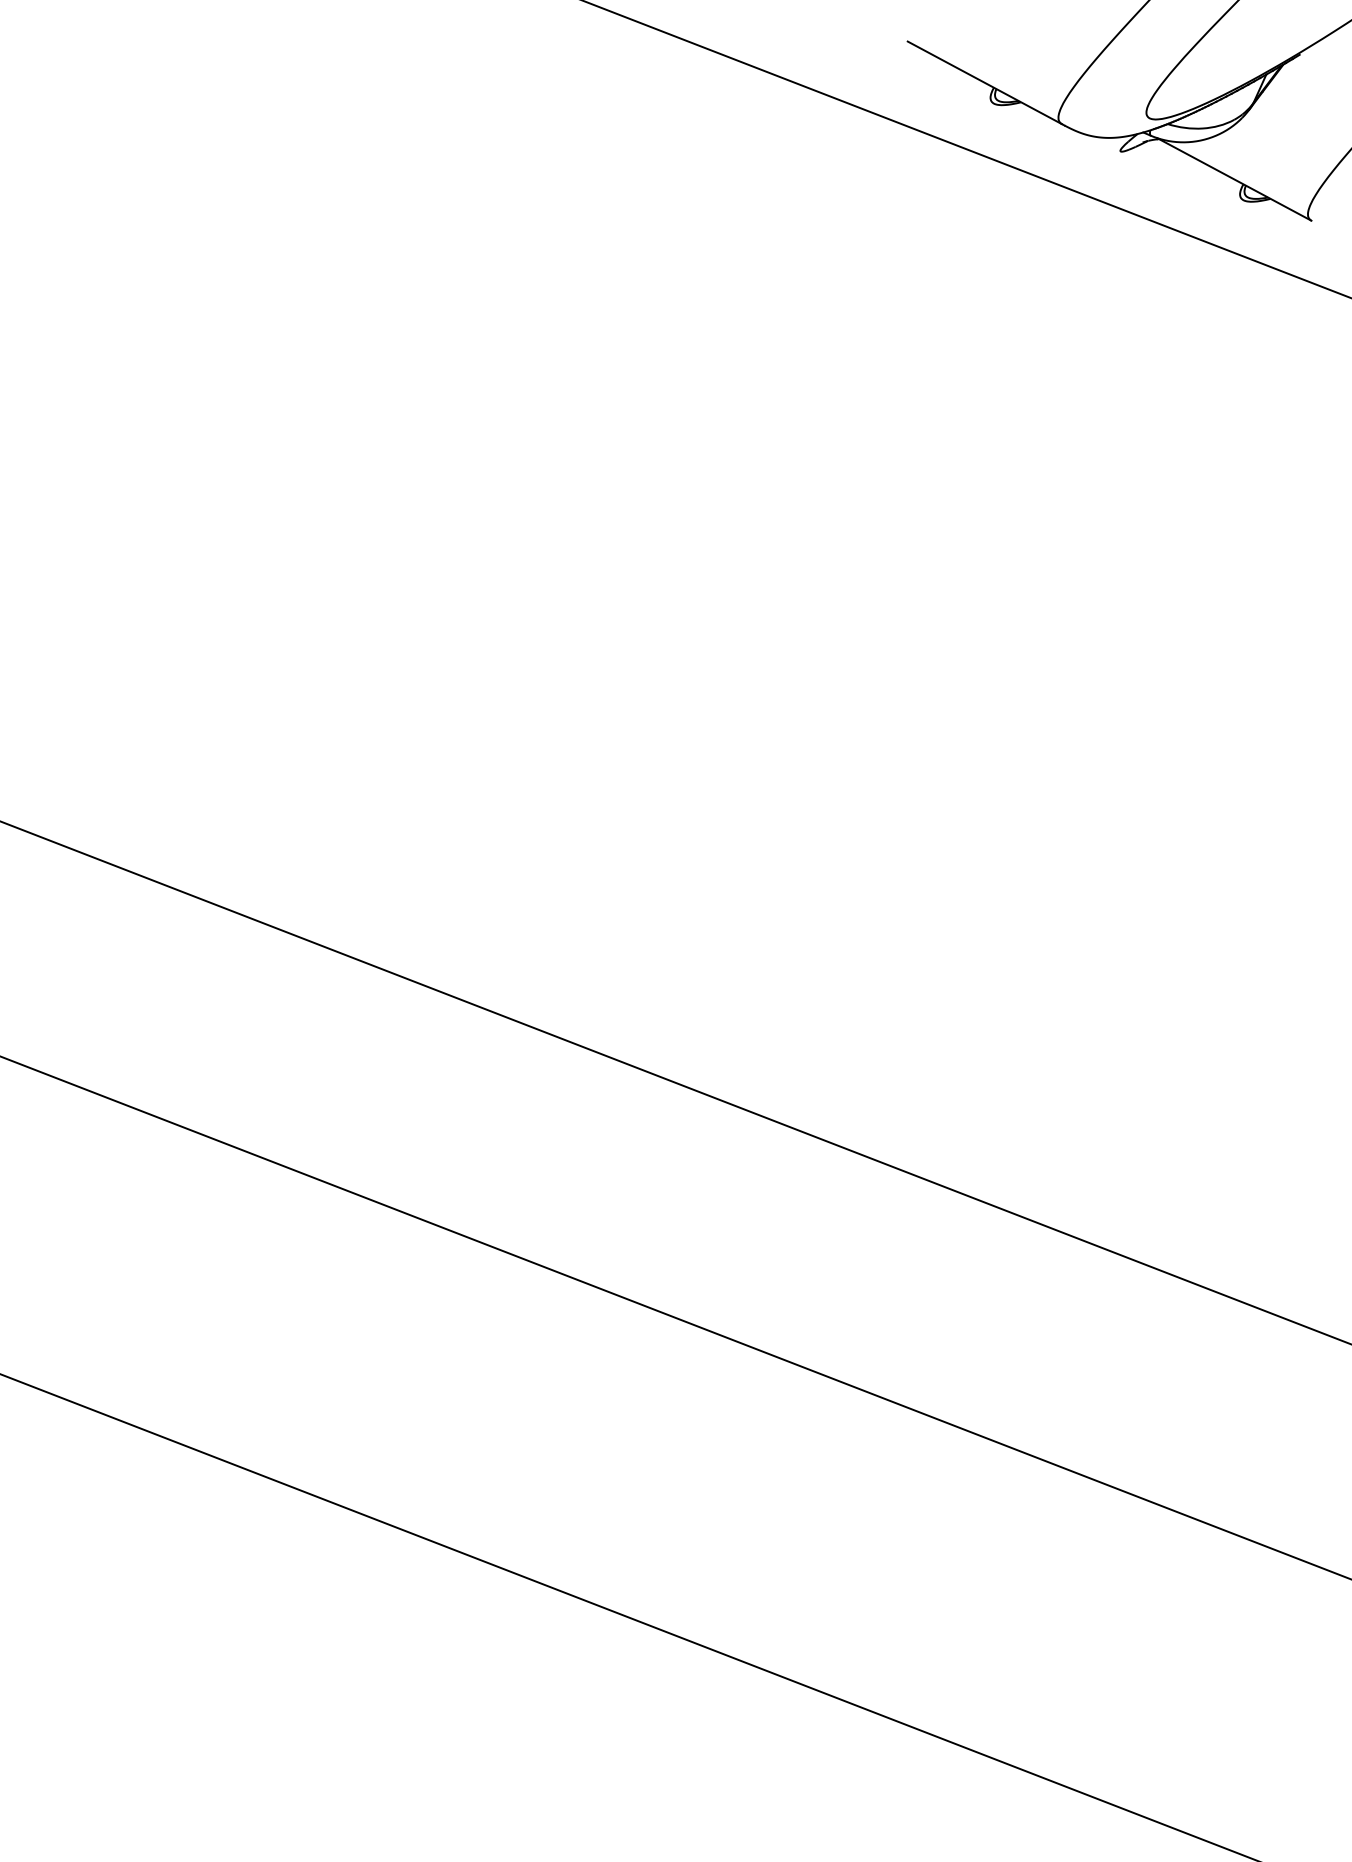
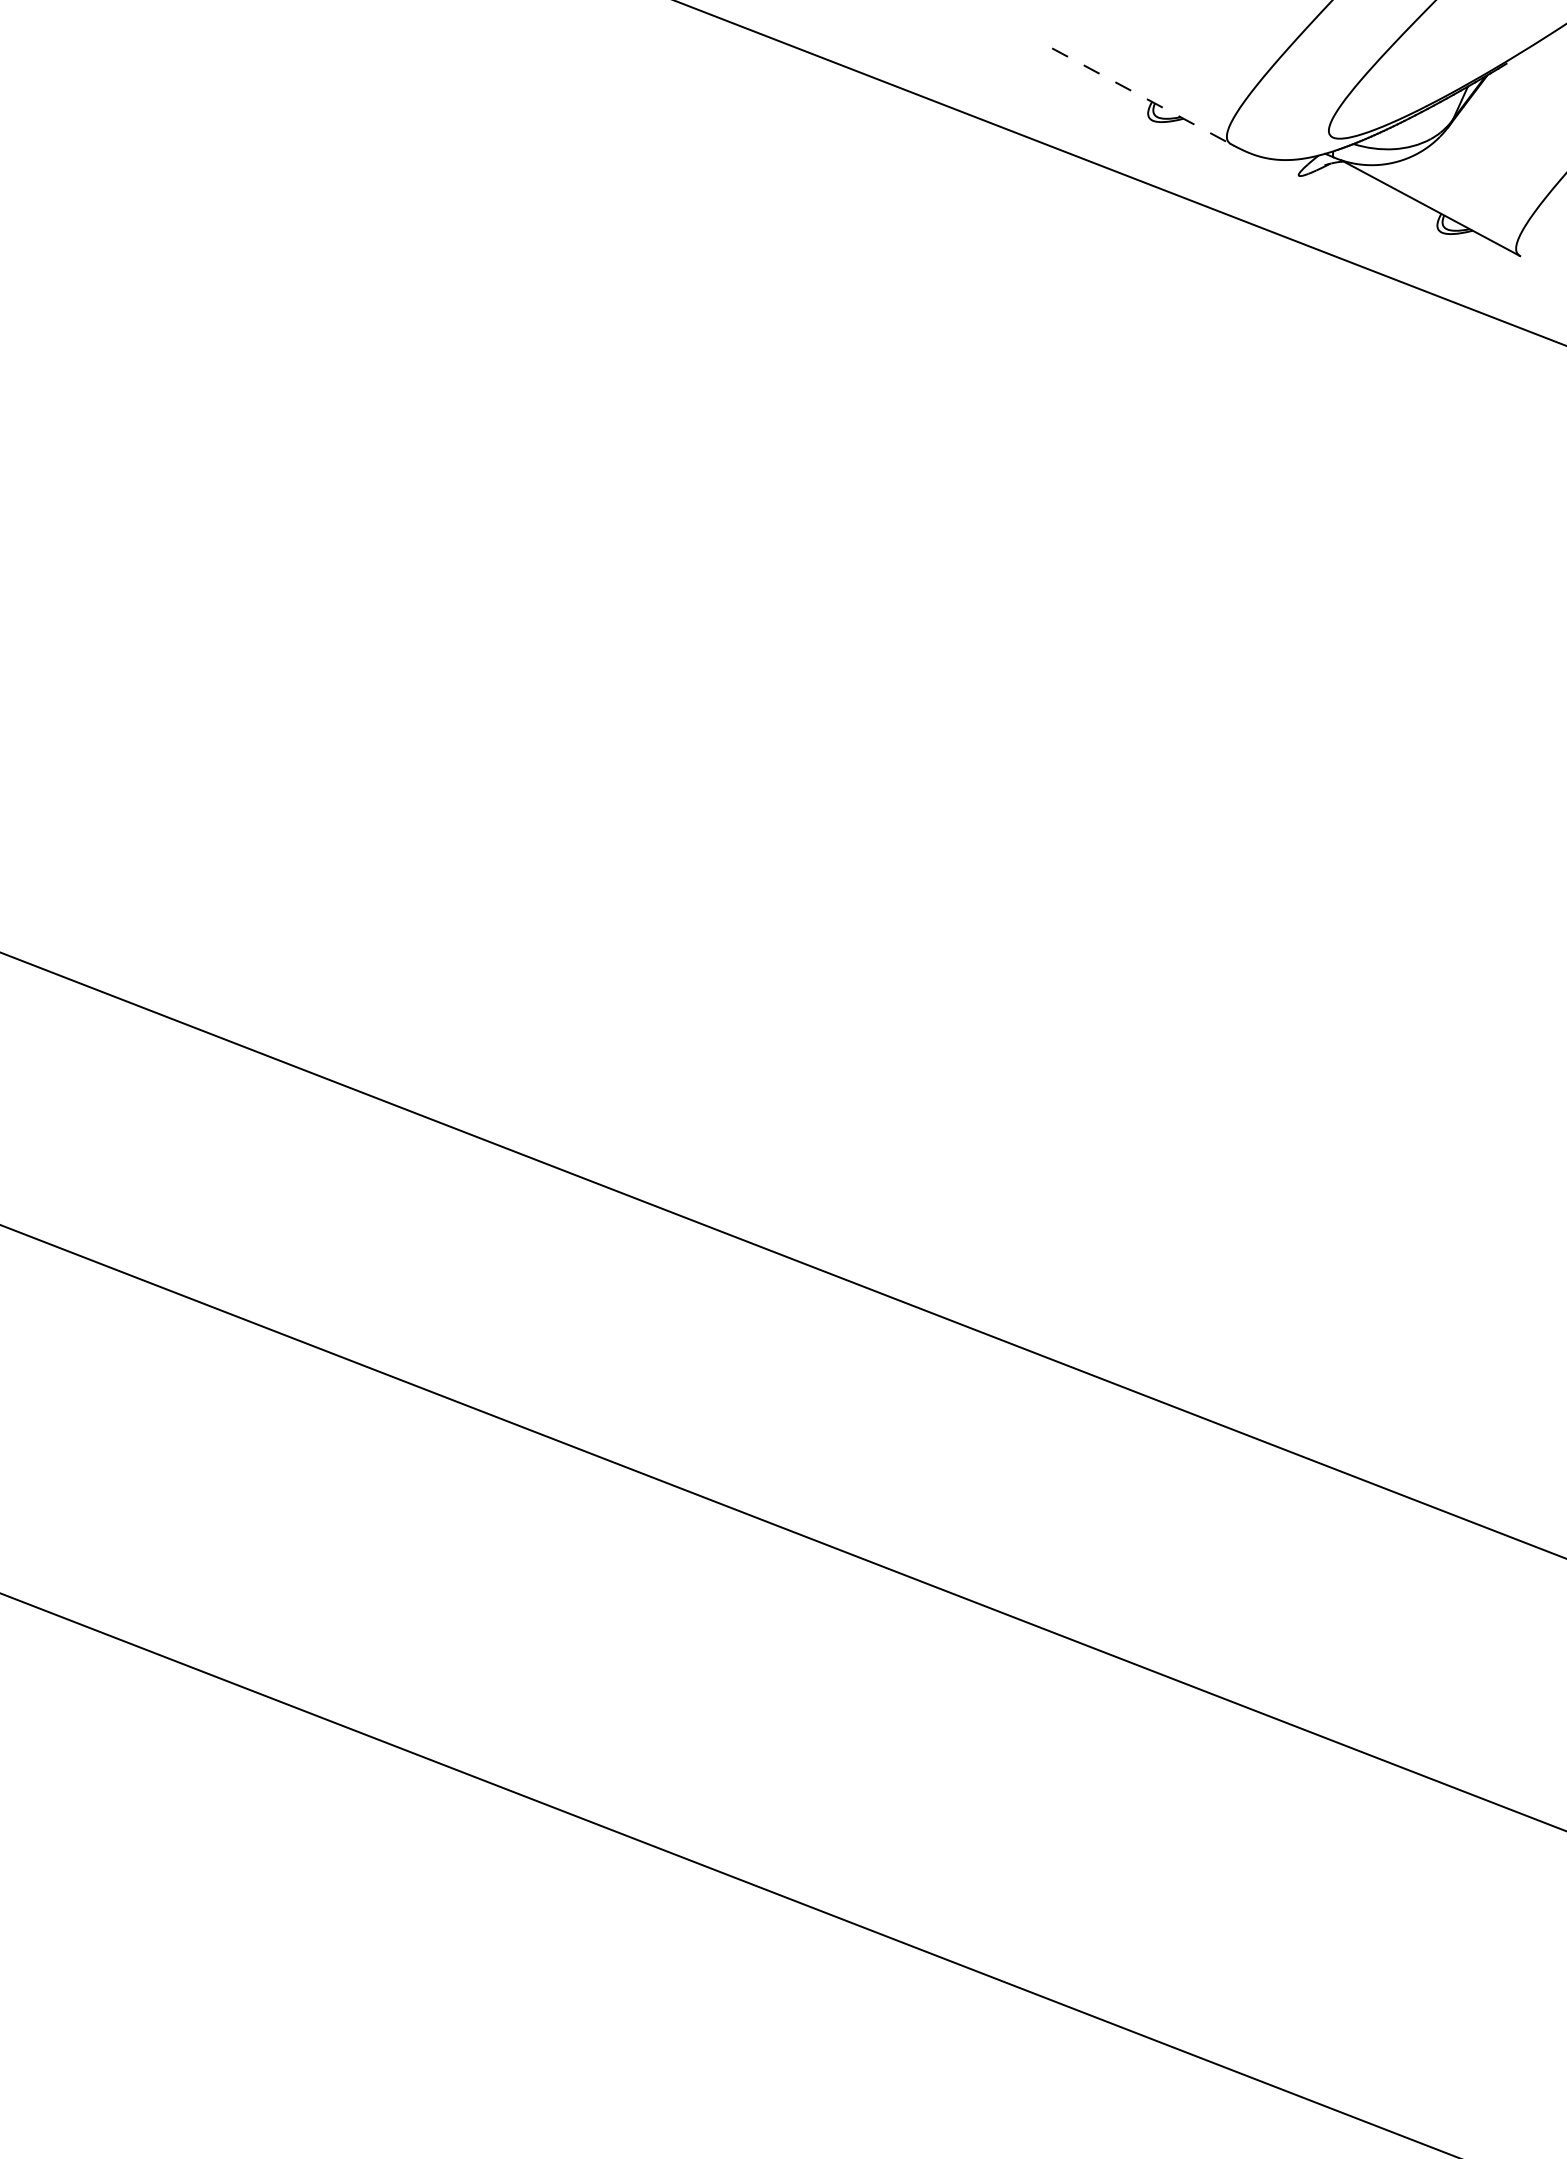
line: (984, 83) -> (1141, 96), solid -> dashed

